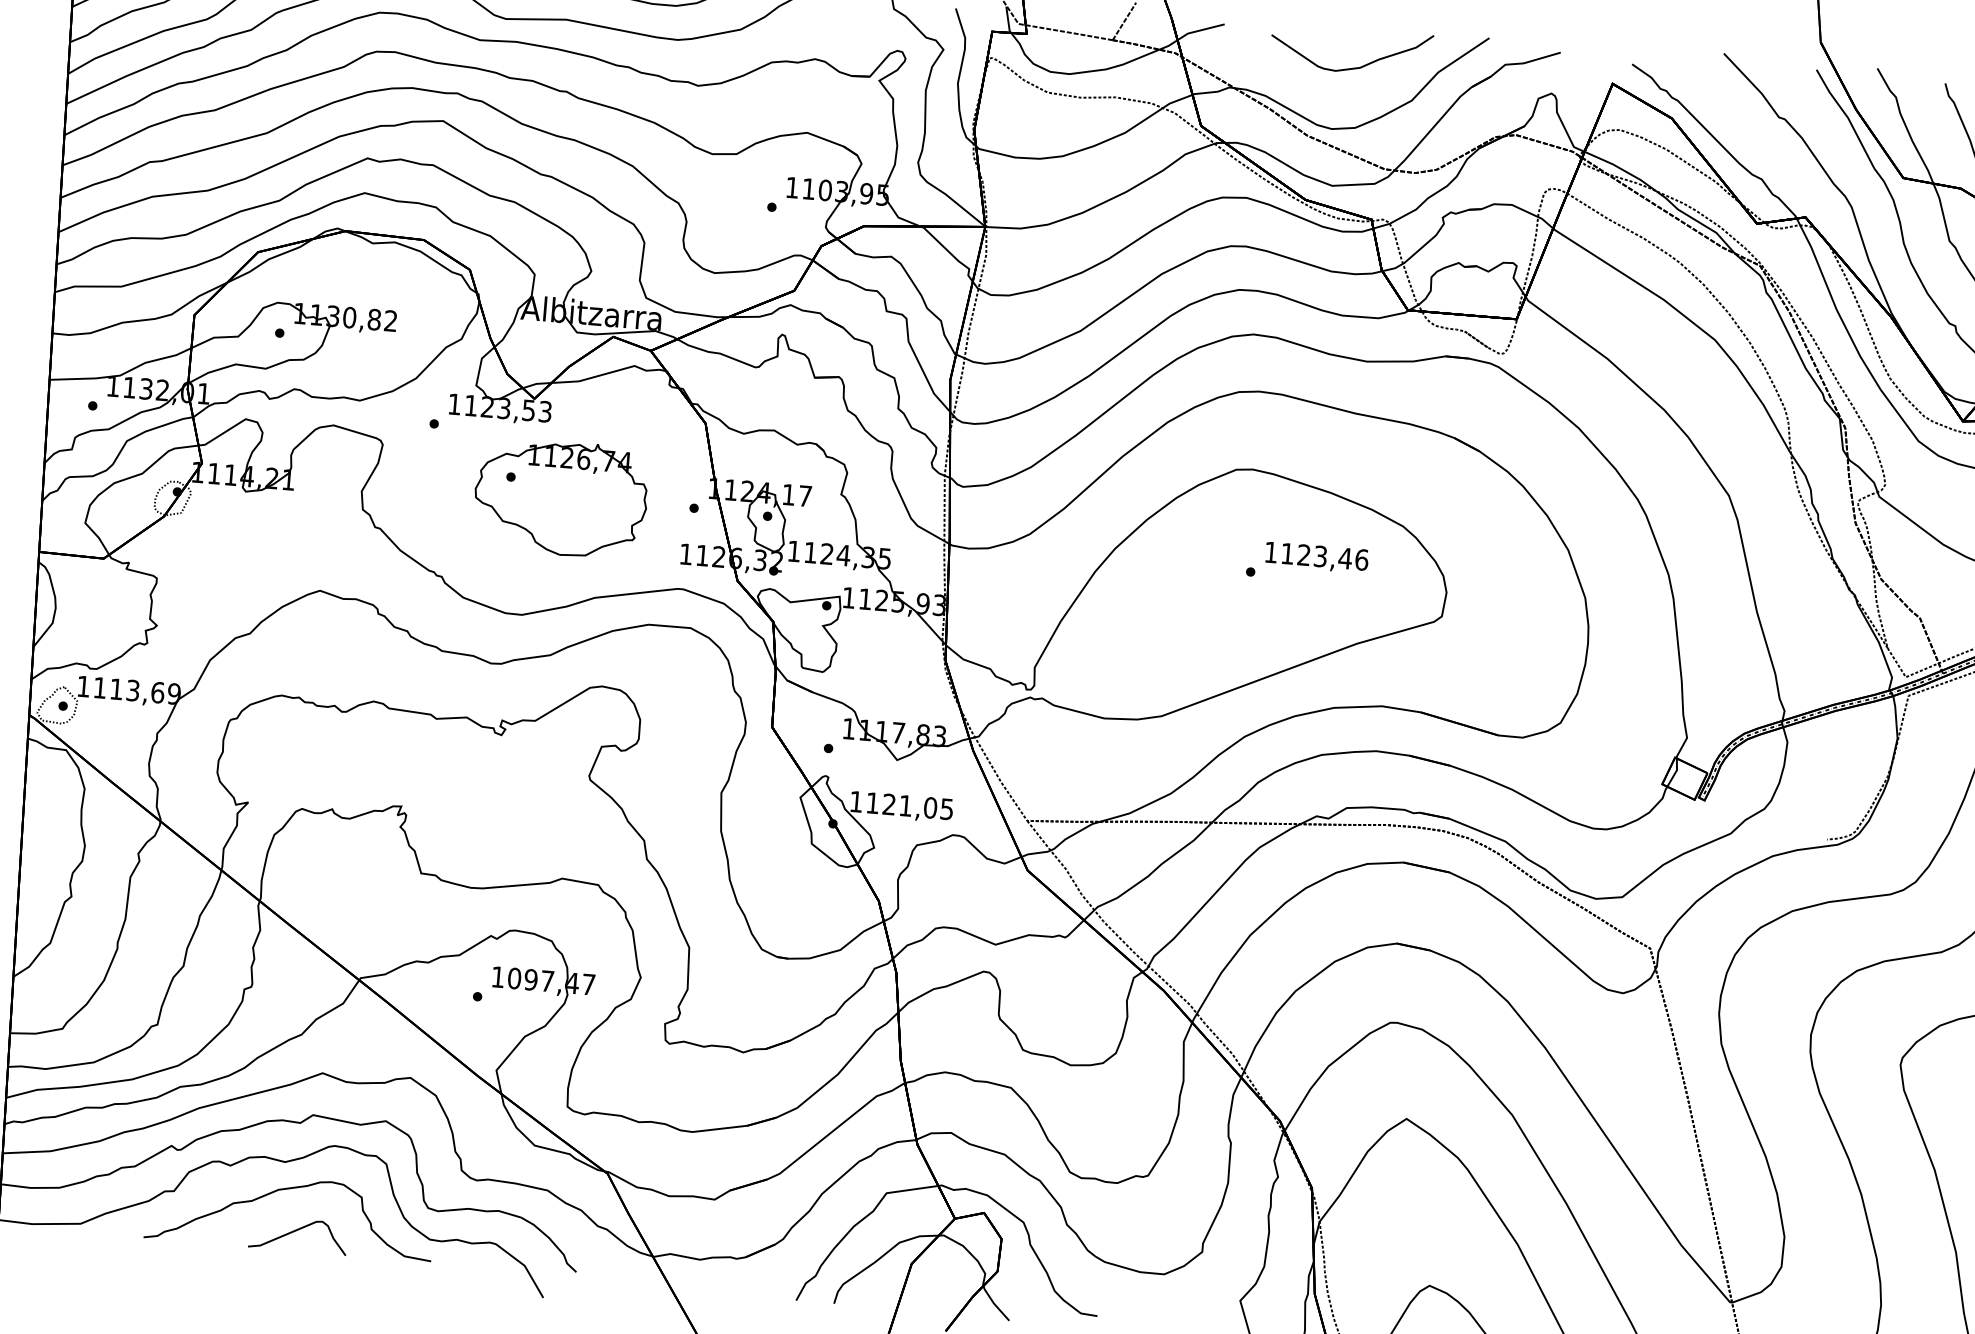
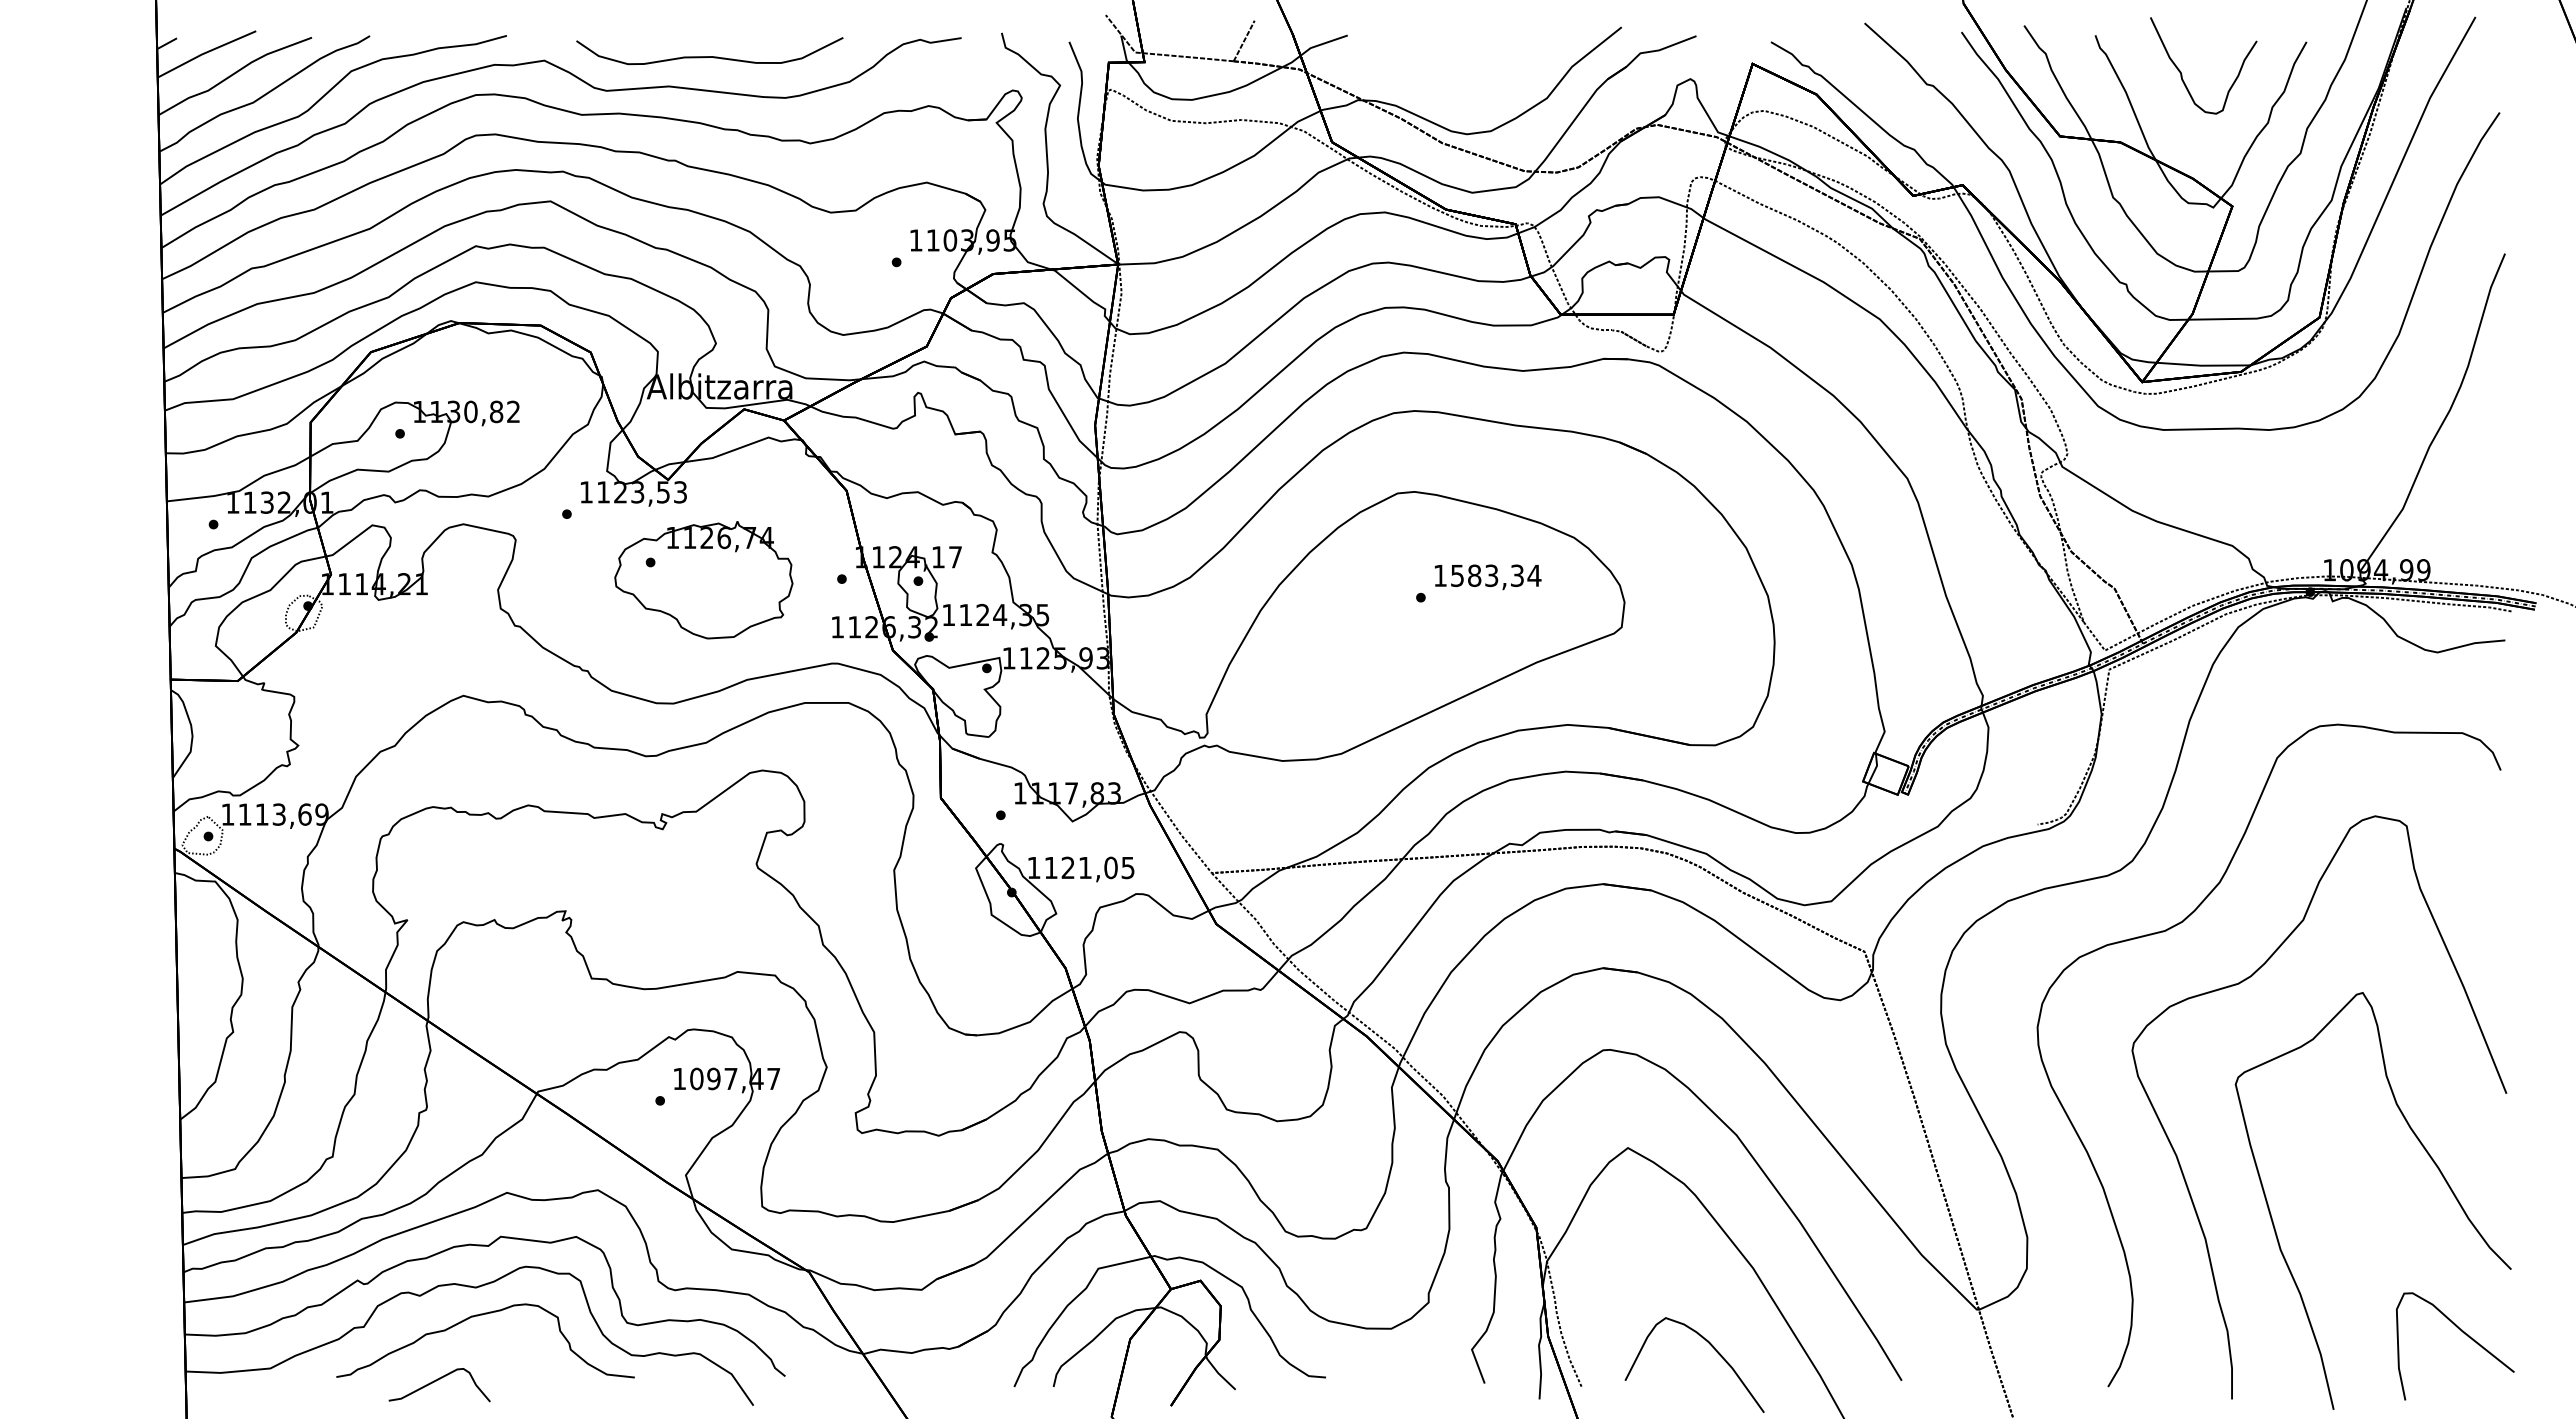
curve: (1355, 67) -> (1486, 68), removed
text: (1325, 556) -> (1496, 575), 1123,46 -> 1583,34
curve: (295, 1231) -> (436, 1381), moved

